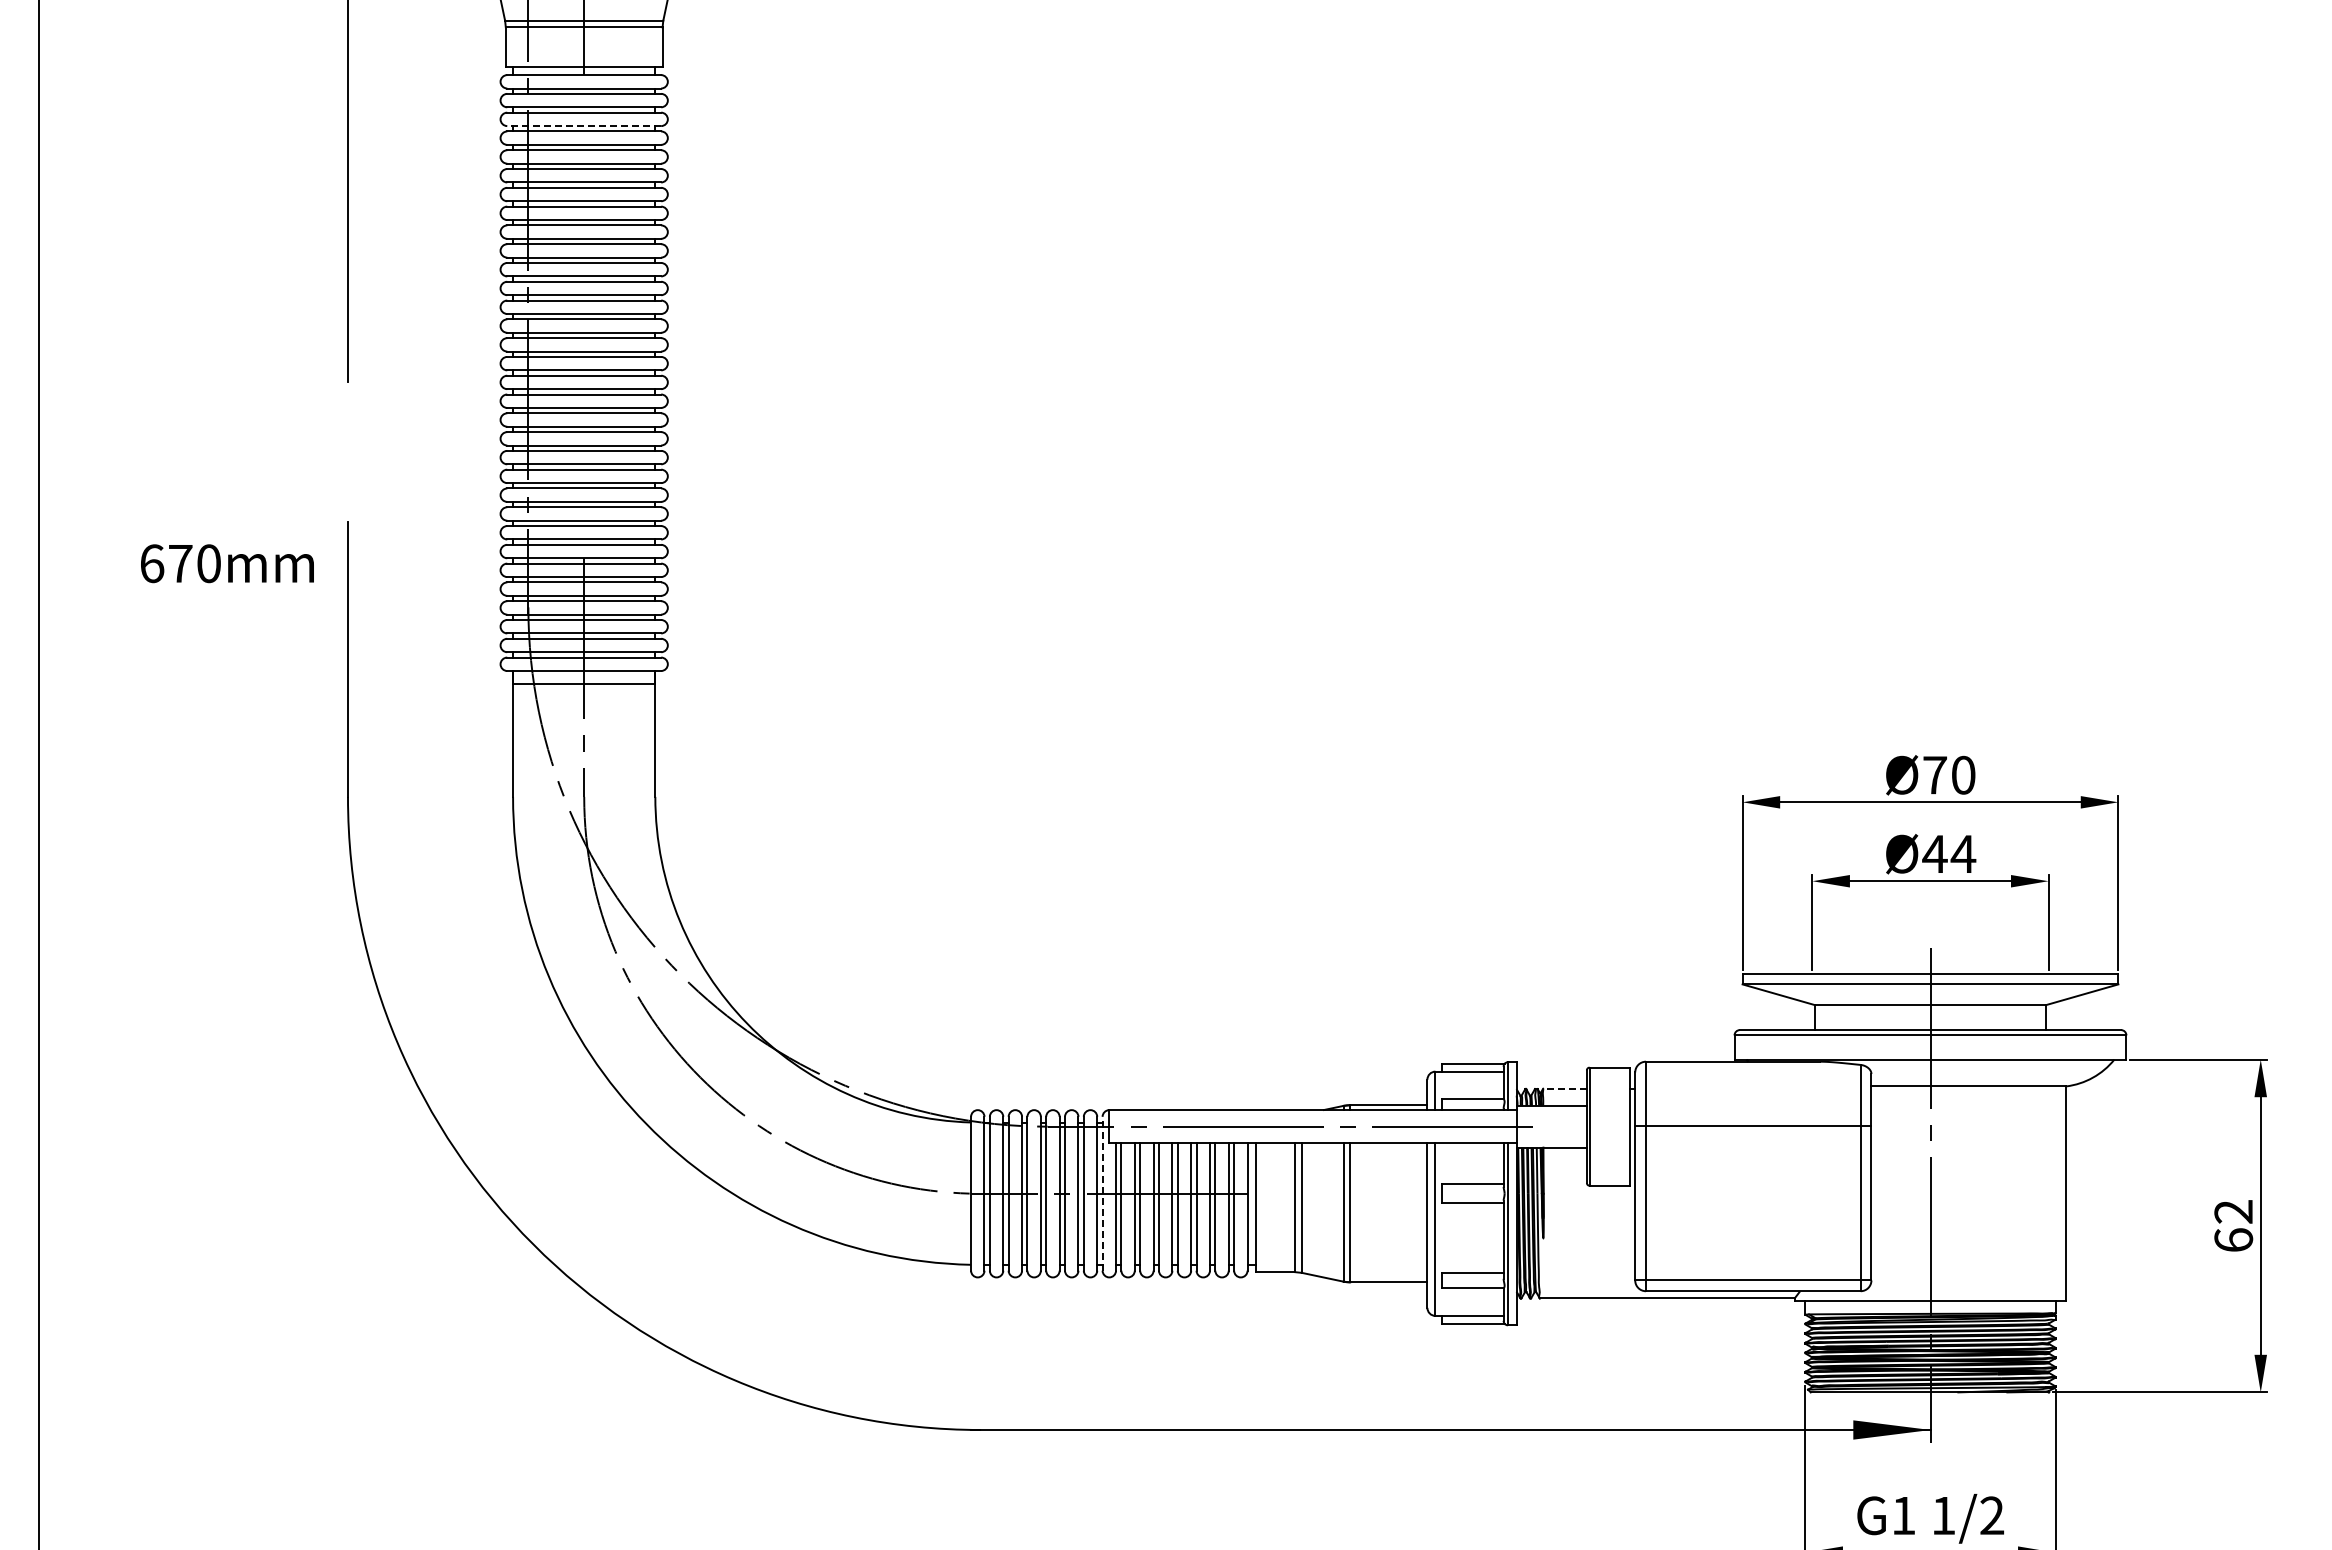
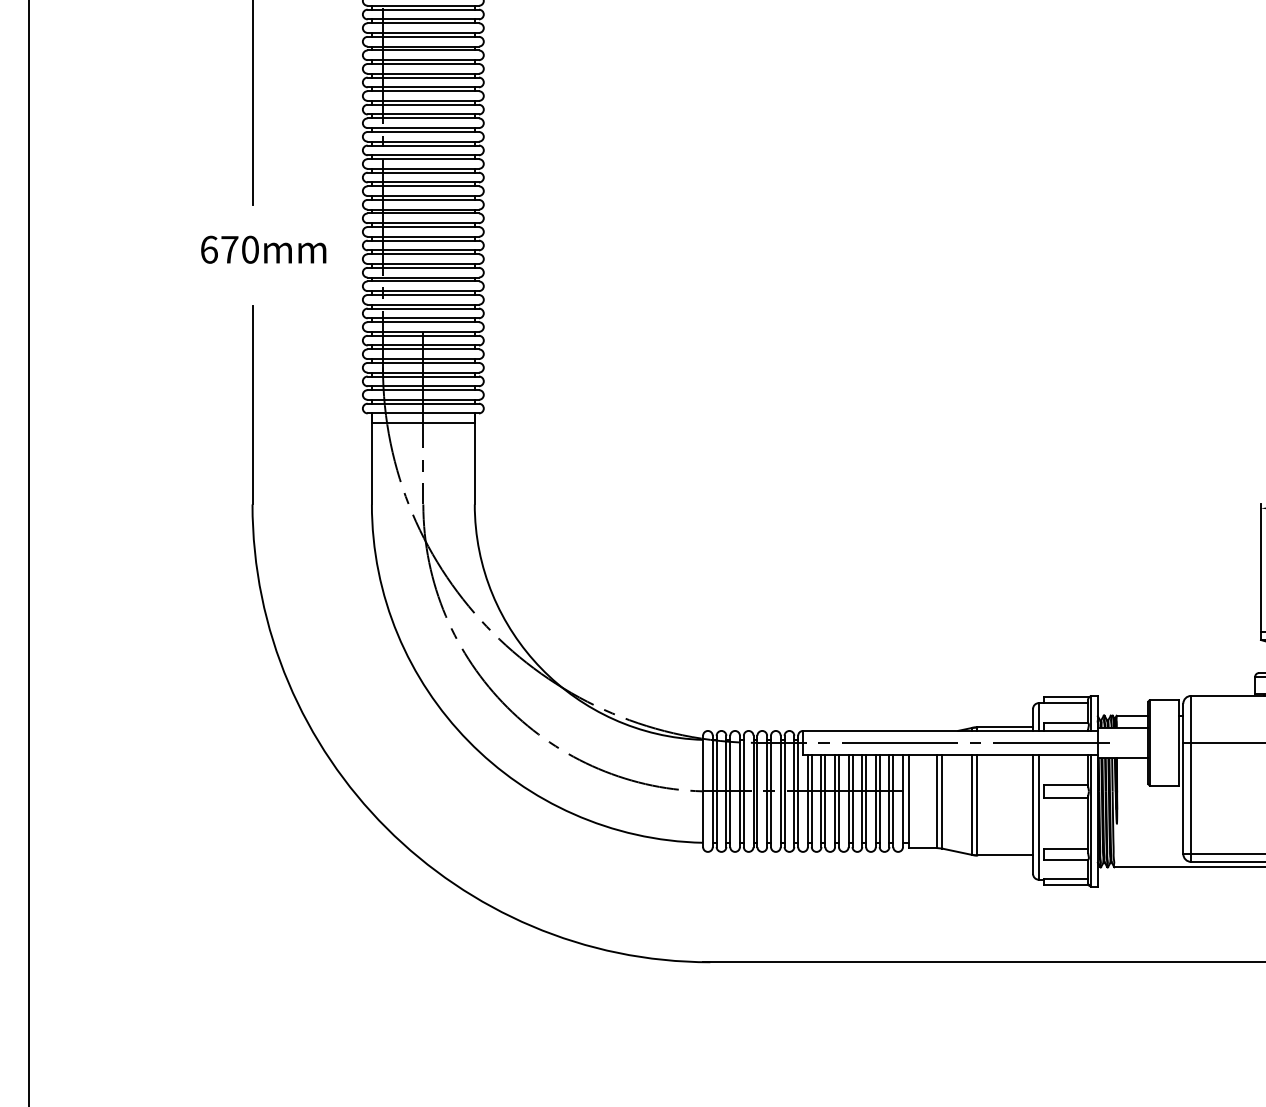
line: (584, 126) -> (423, 19), dashed -> solid
text: (227, 563) -> (263, 249), moved
line: (1564, 1089) -> (1132, 716), dashed -> solid
line: (1102, 1193) -> (798, 791), dashed -> solid

